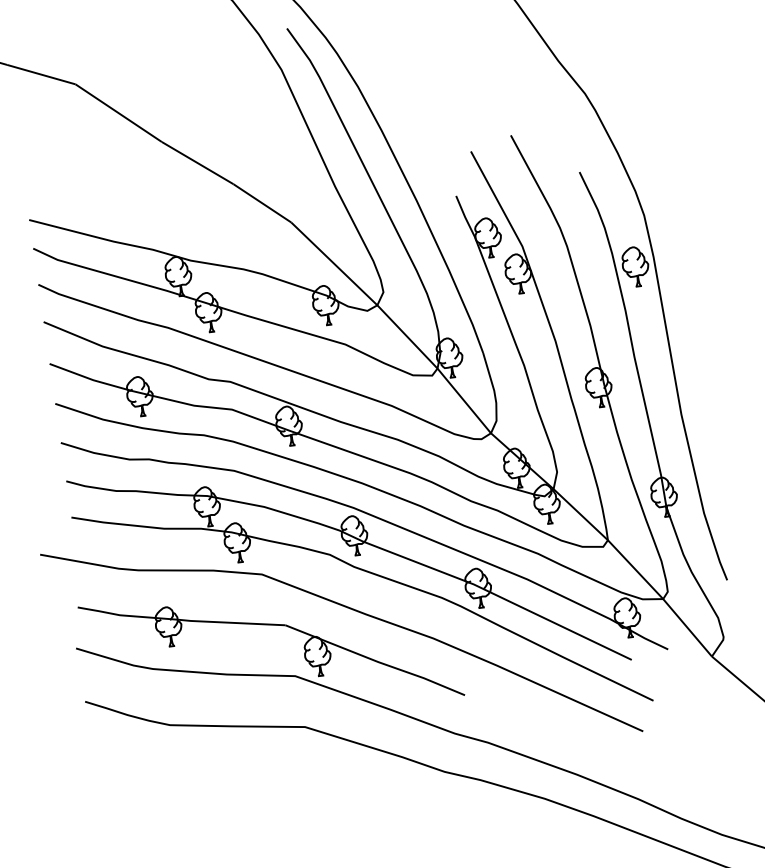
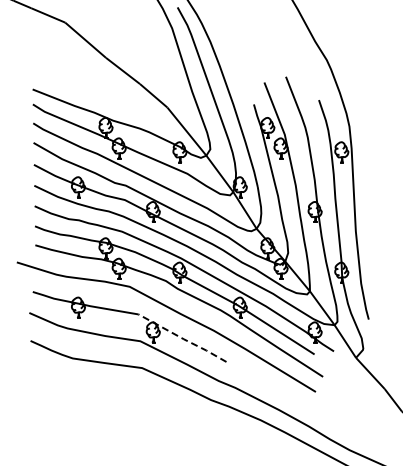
line: (377, 660) -> (183, 338), solid -> dashed

